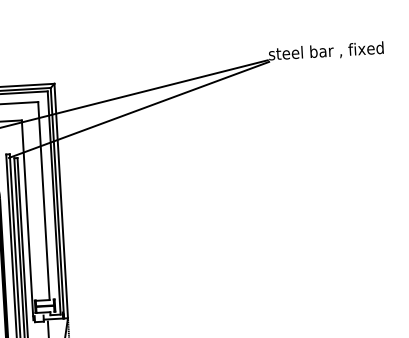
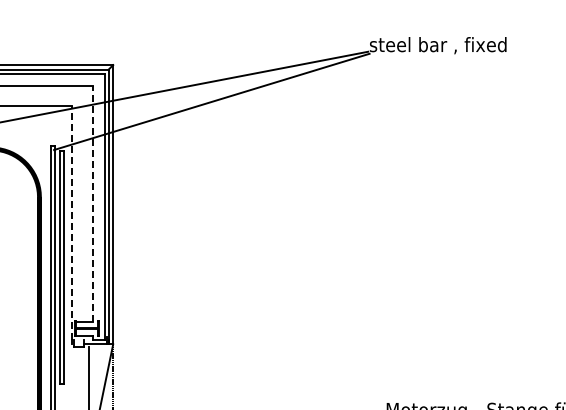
line: (43, 200) -> (92, 203), solid -> dashed
line: (27, 217) -> (71, 222), solid -> dashed

